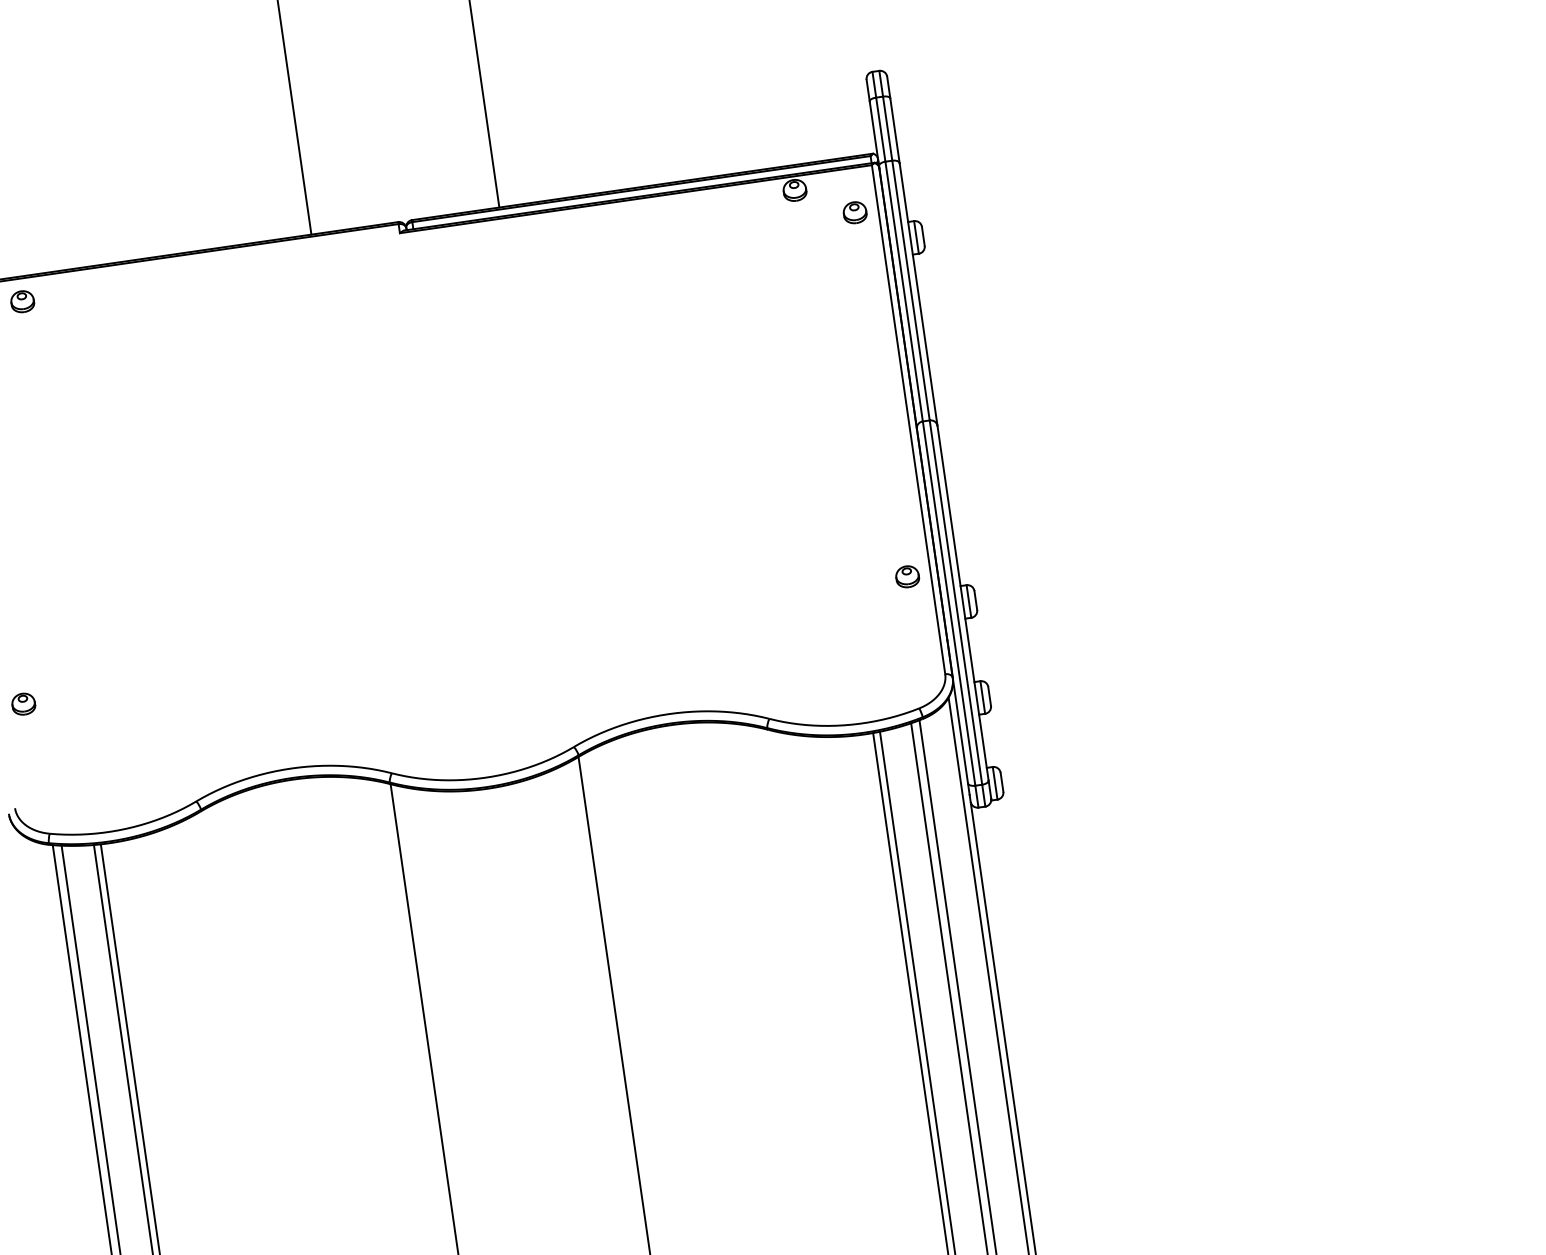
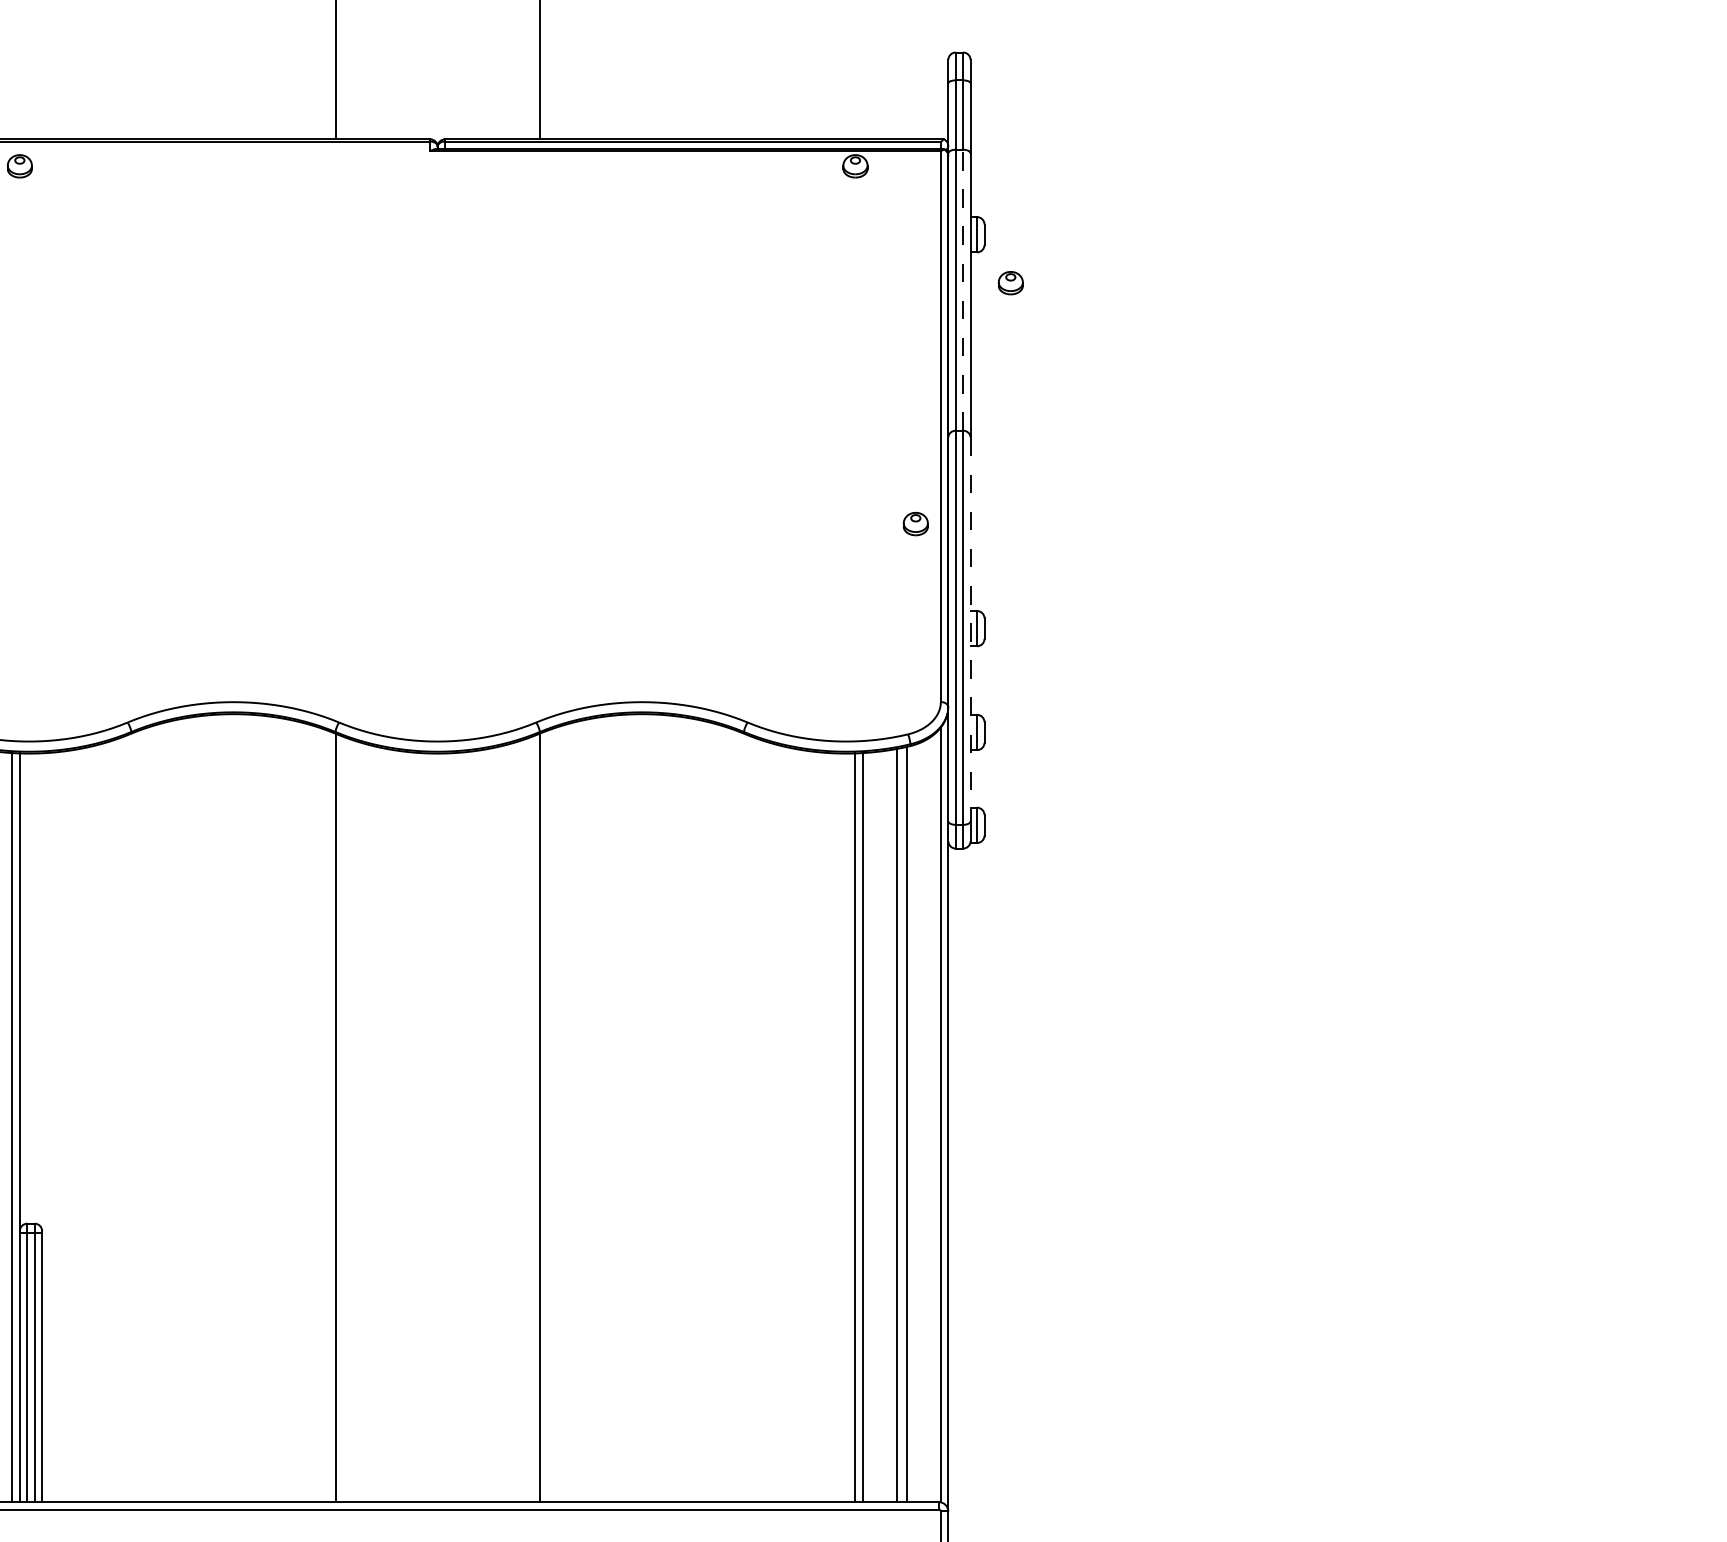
part: (854, 213) -> (1010, 283), moved
line: (911, 290) -> (963, 290), solid -> dashed
part: (907, 576) -> (915, 523), moved
line: (962, 603) -> (970, 629), solid -> dashed

